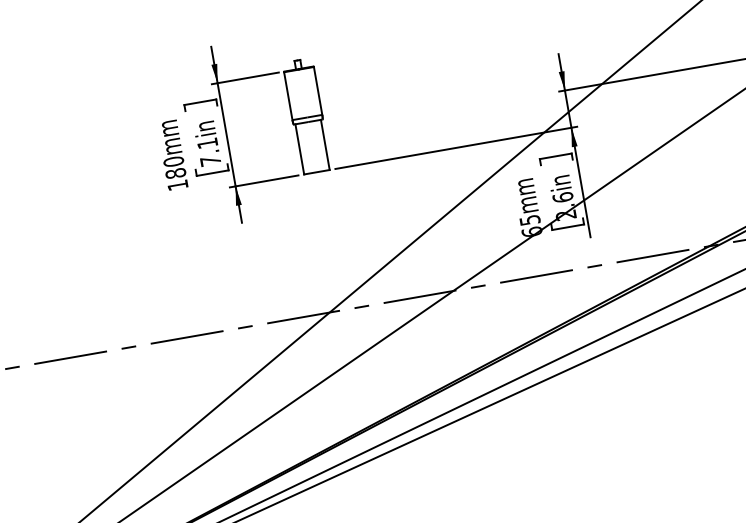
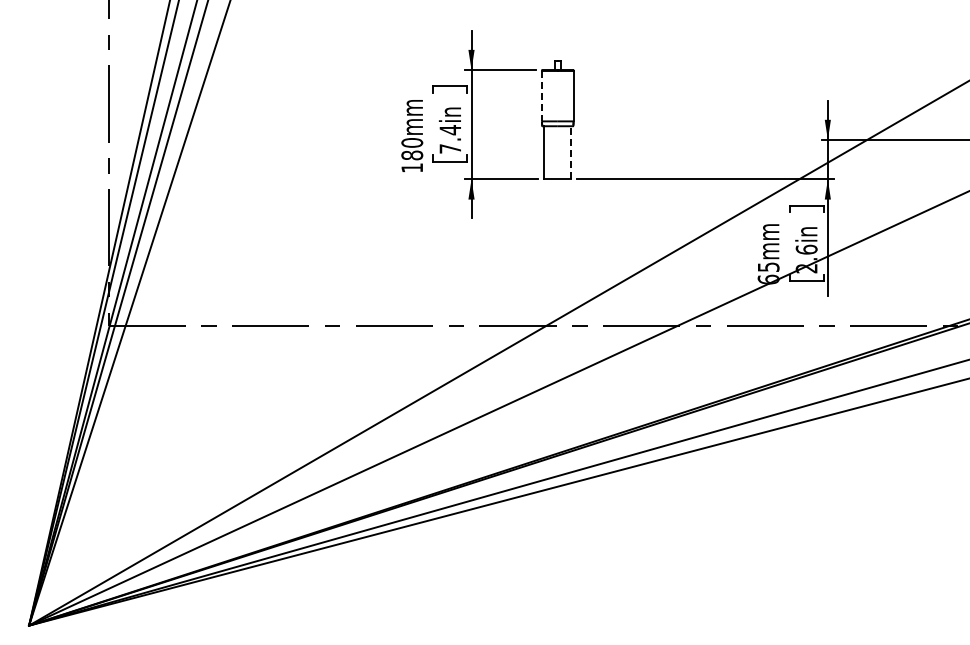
line: (287, 96) -> (541, 96), solid -> dashed
text: (206, 143) -> (449, 130), 7.1in -> 7.4in
line: (325, 144) -> (571, 152), solid -> dashed

